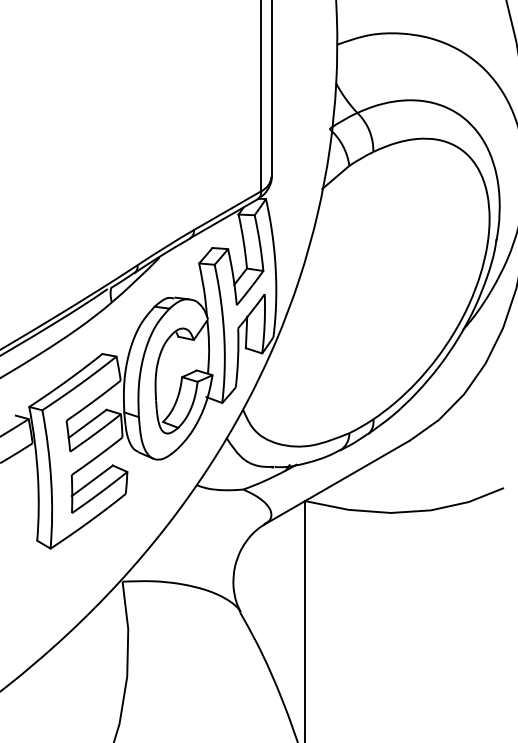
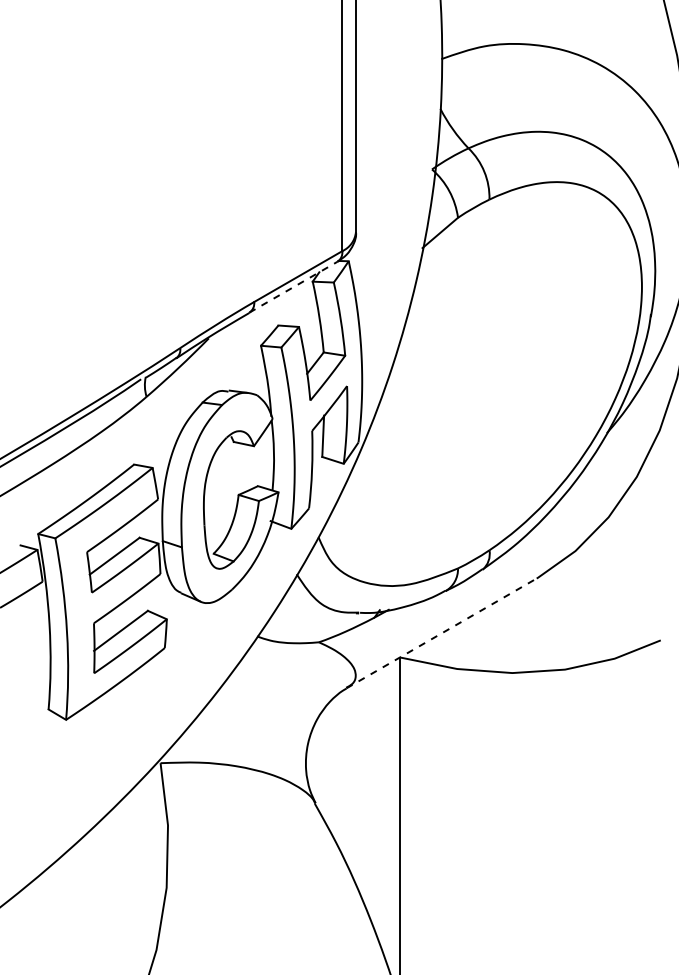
line: (223, 219) -> (293, 287), solid -> dashed
line: (336, 482) -> (441, 633), solid -> dashed

